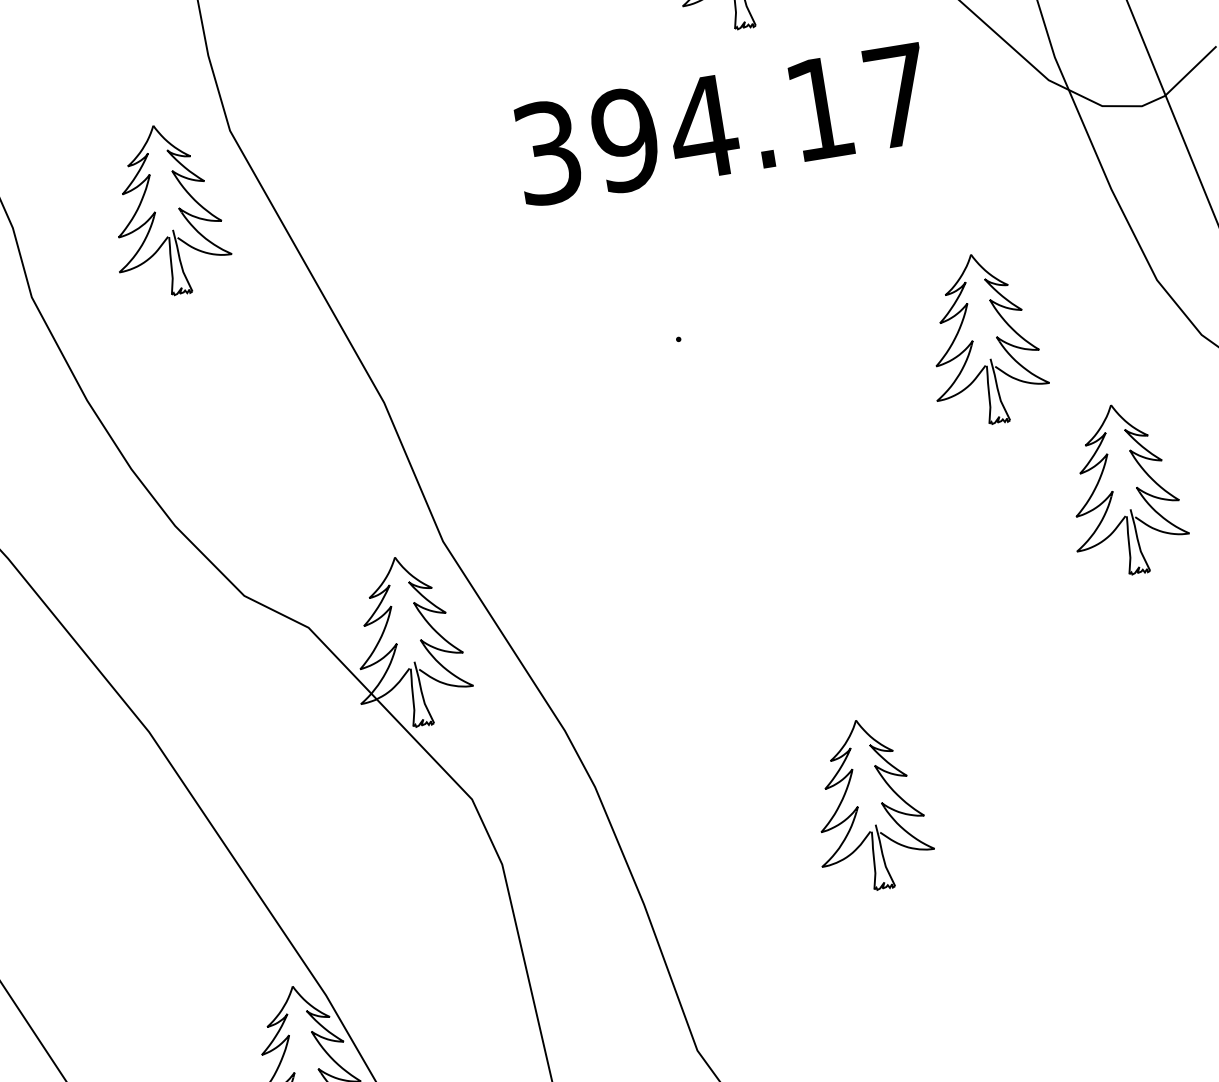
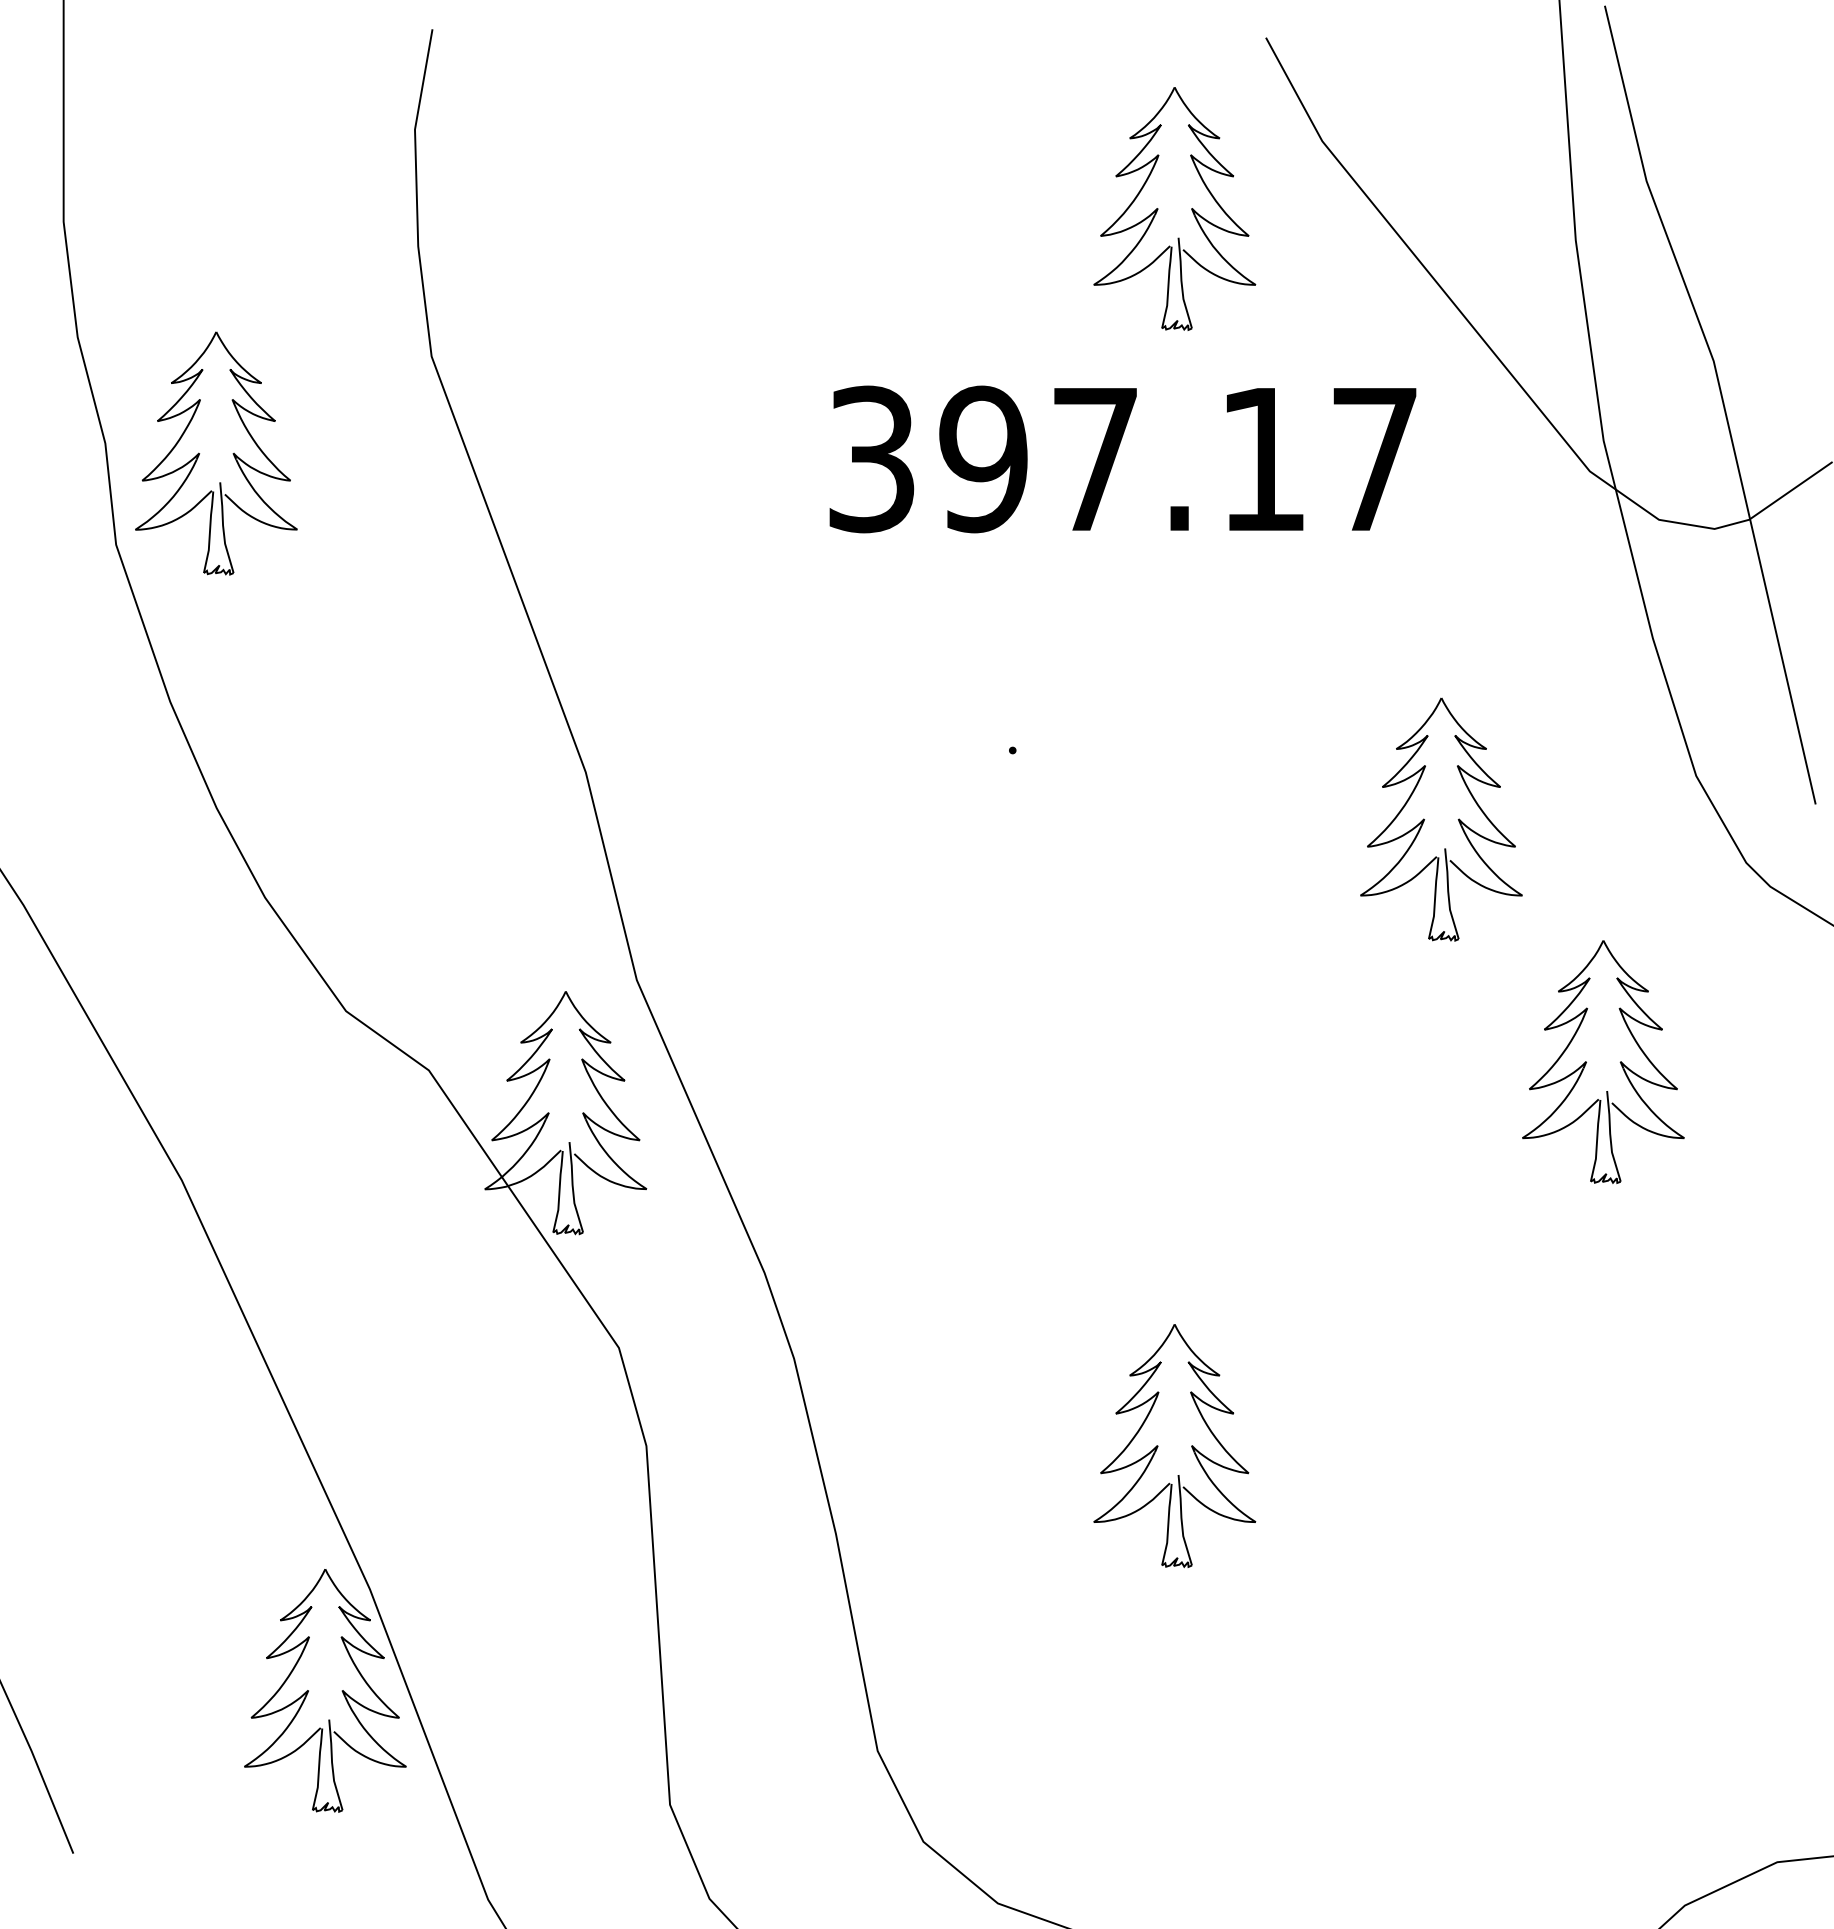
text: (702, 127) -> (1094, 459), 394.17 -> 397.17
part: (156, 212) -> (200, 453), moved

